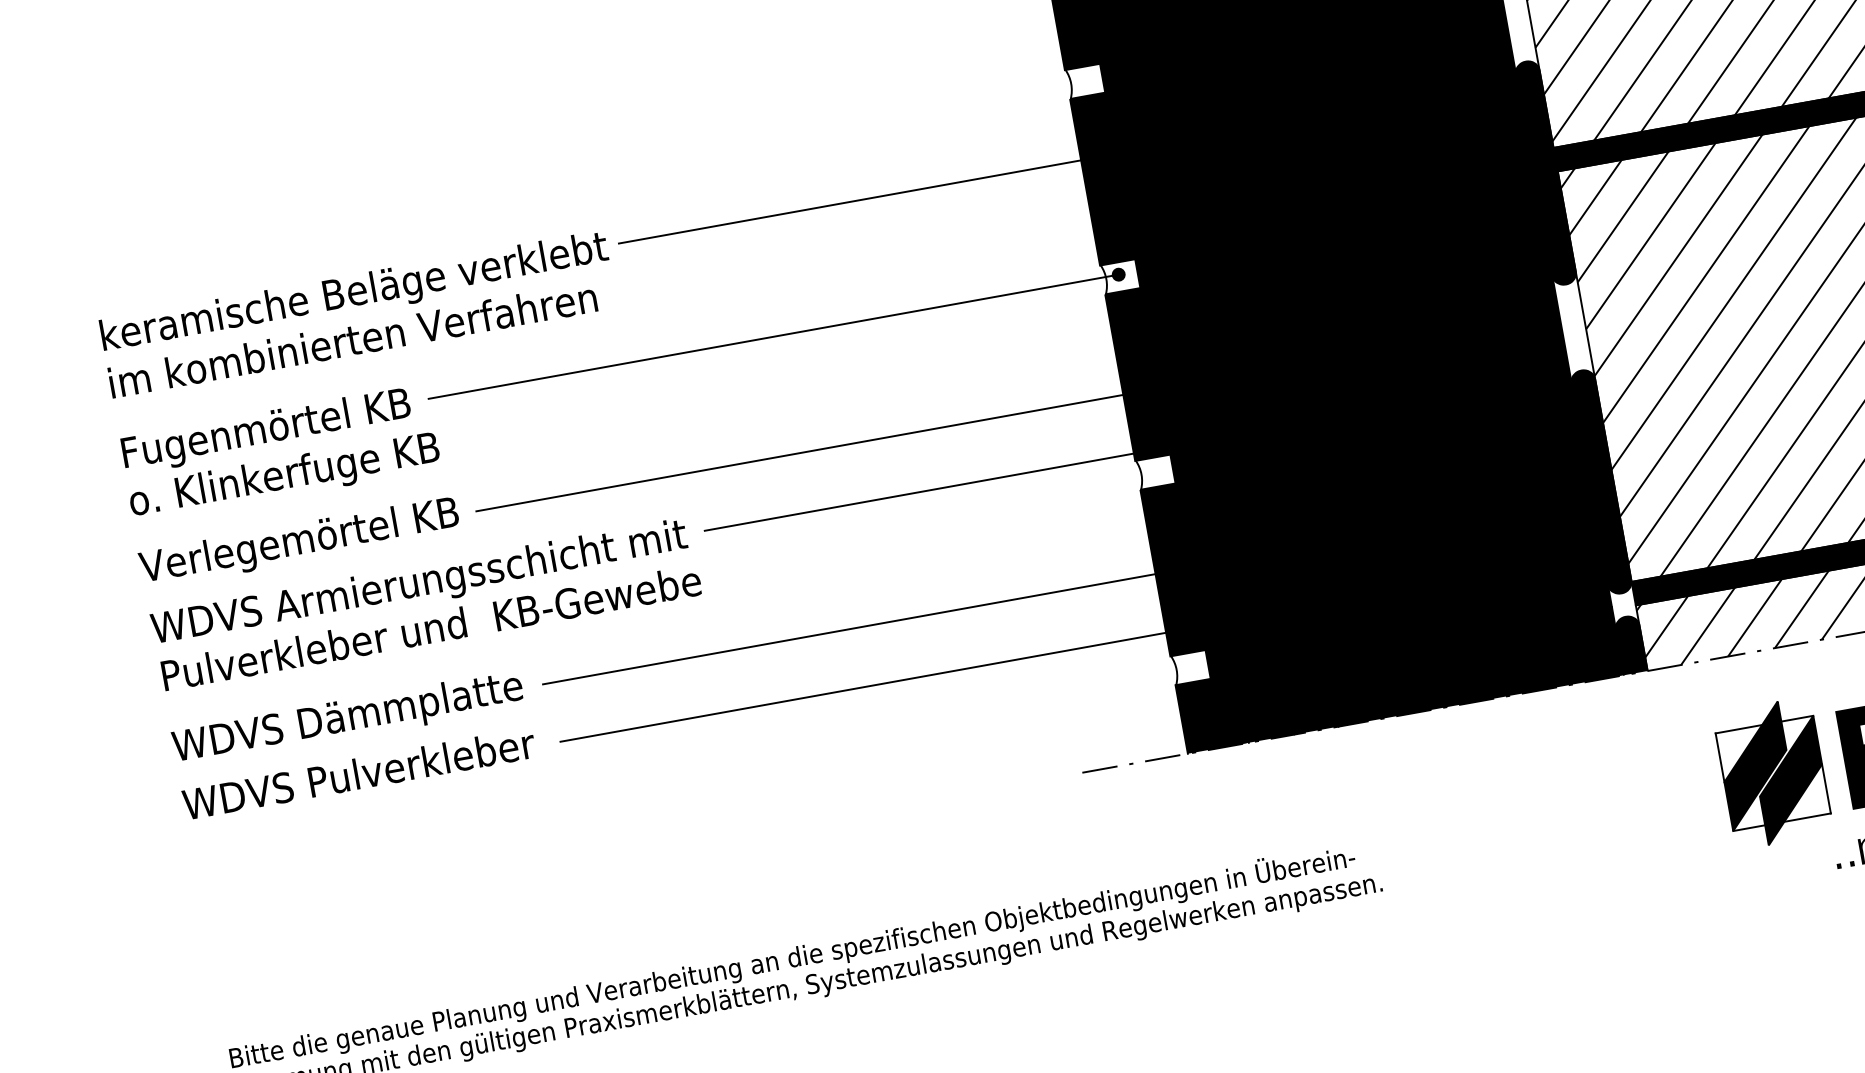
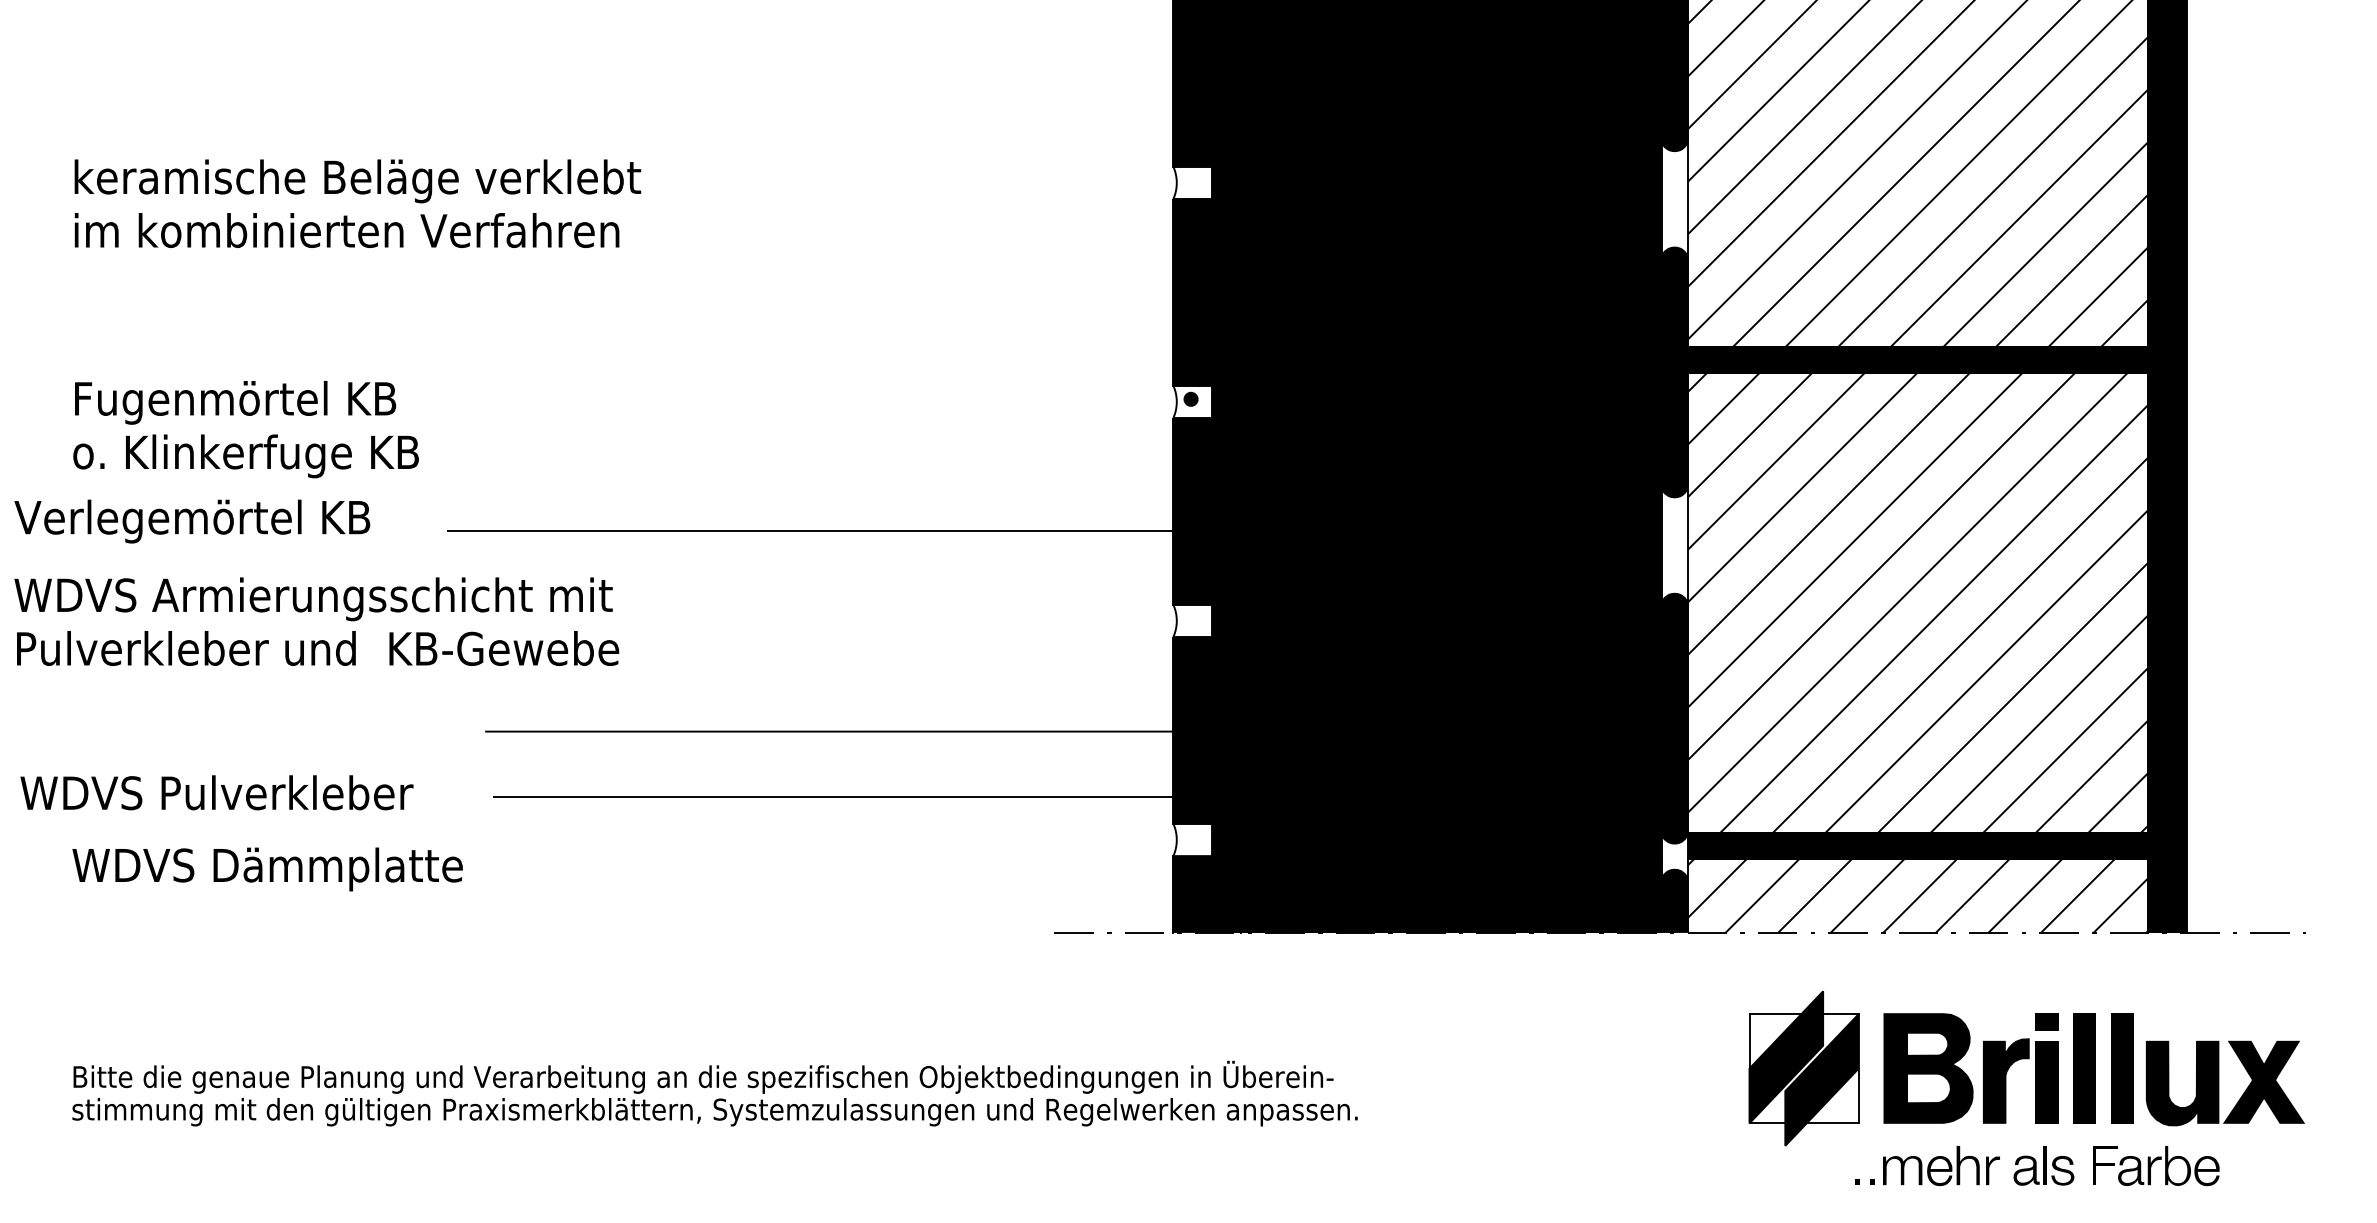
line: (858, 200) -> (923, 267), removed
text: (357, 314) -> (357, 203), moved
line: (773, 336) -> (804, 399), removed
line: (946, 487) -> (962, 596), removed
text: (299, 542) -> (192, 521), moved
text: (425, 604) -> (316, 621), moved
text: (347, 719) -> (267, 869), moved
text: (358, 773) -> (216, 792), moved

